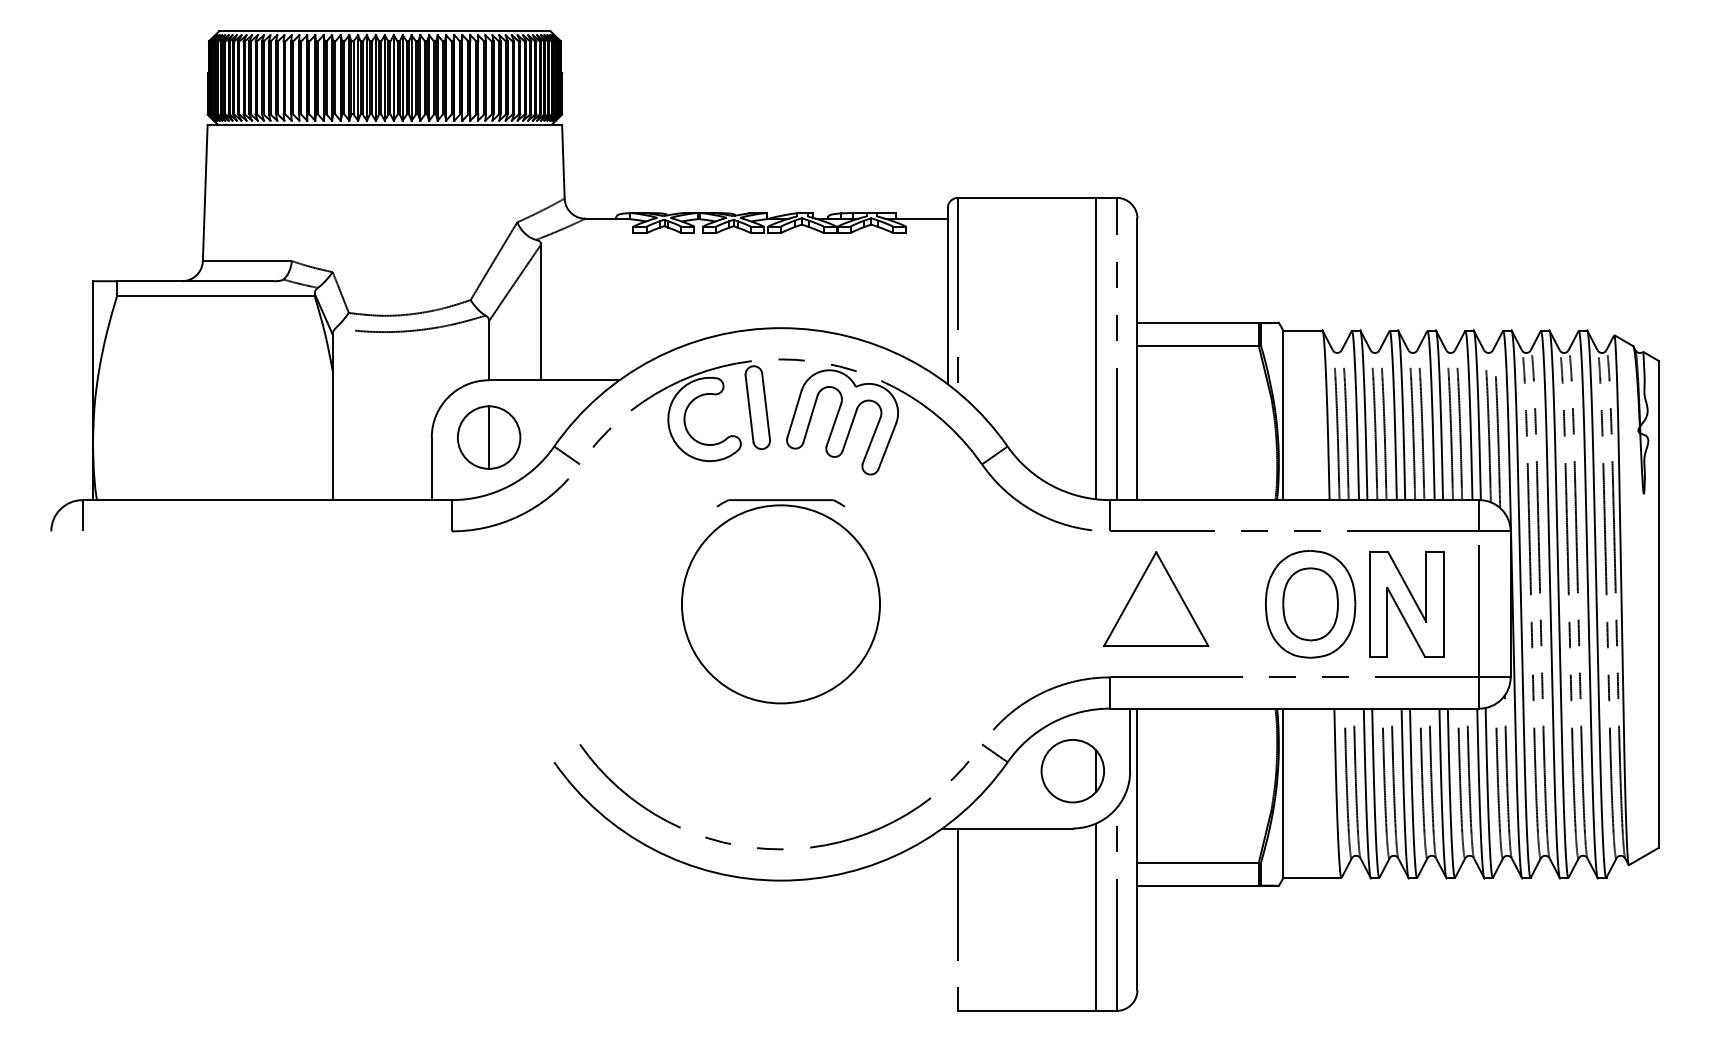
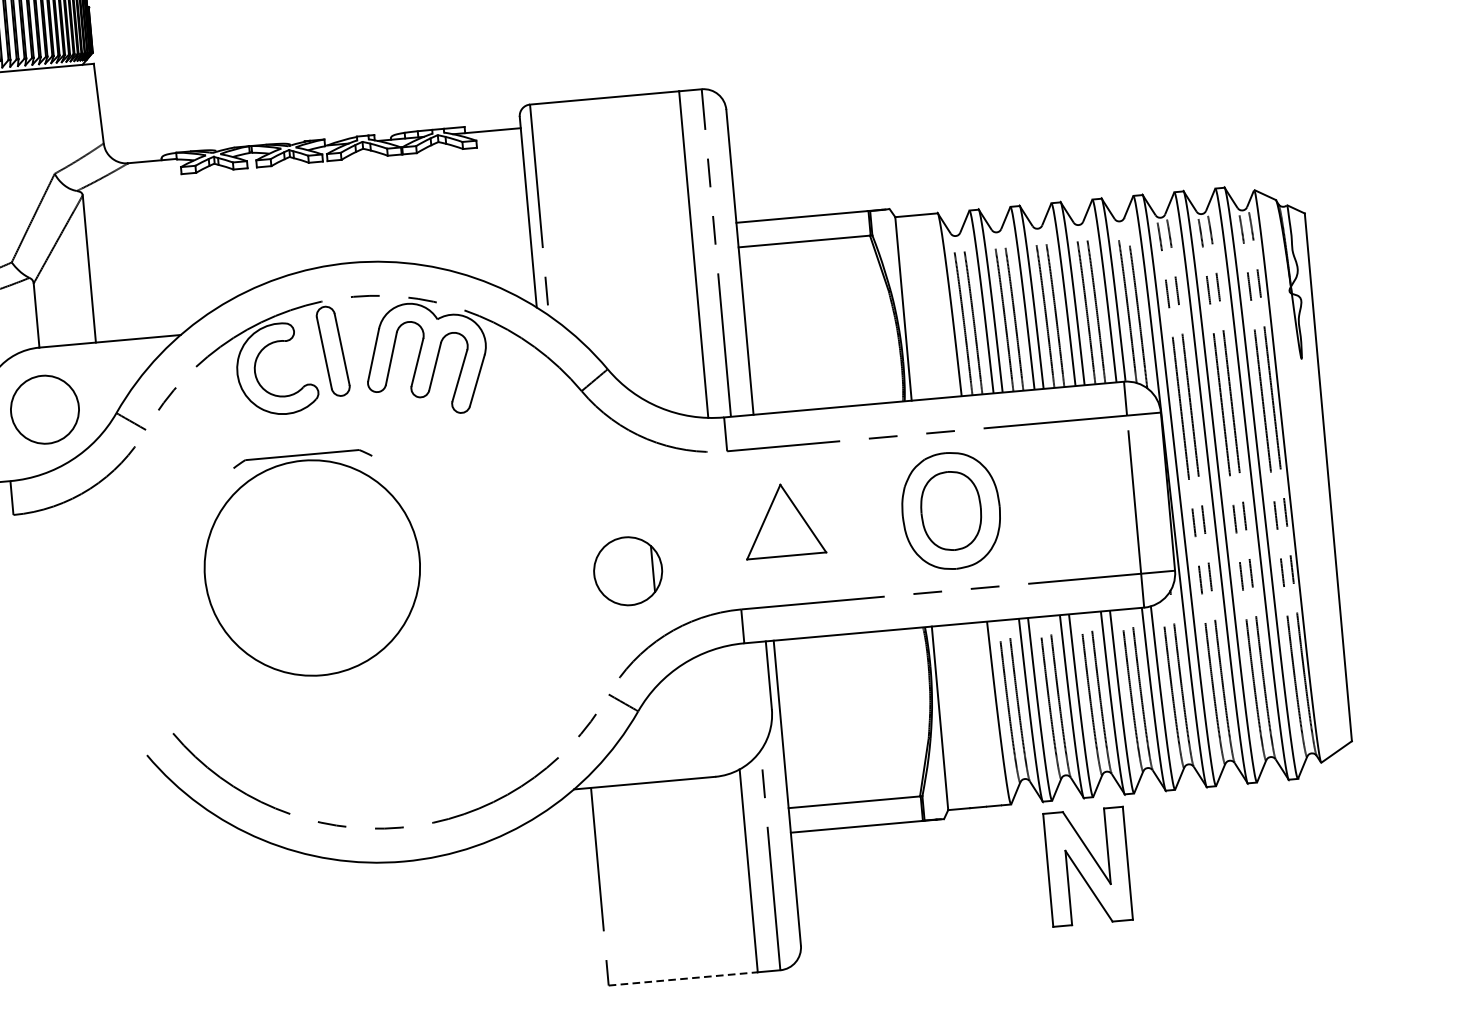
line: (489, 437) -> (45, 409), removed
part: (1156, 599) -> (783, 520), size x0.7
part: (780, 601) -> (311, 564), moved
part: (1406, 604) -> (1087, 866), moved
part: (1072, 771) -> (627, 571), moved
line: (1026, 1010) -> (682, 978), solid -> dashed

